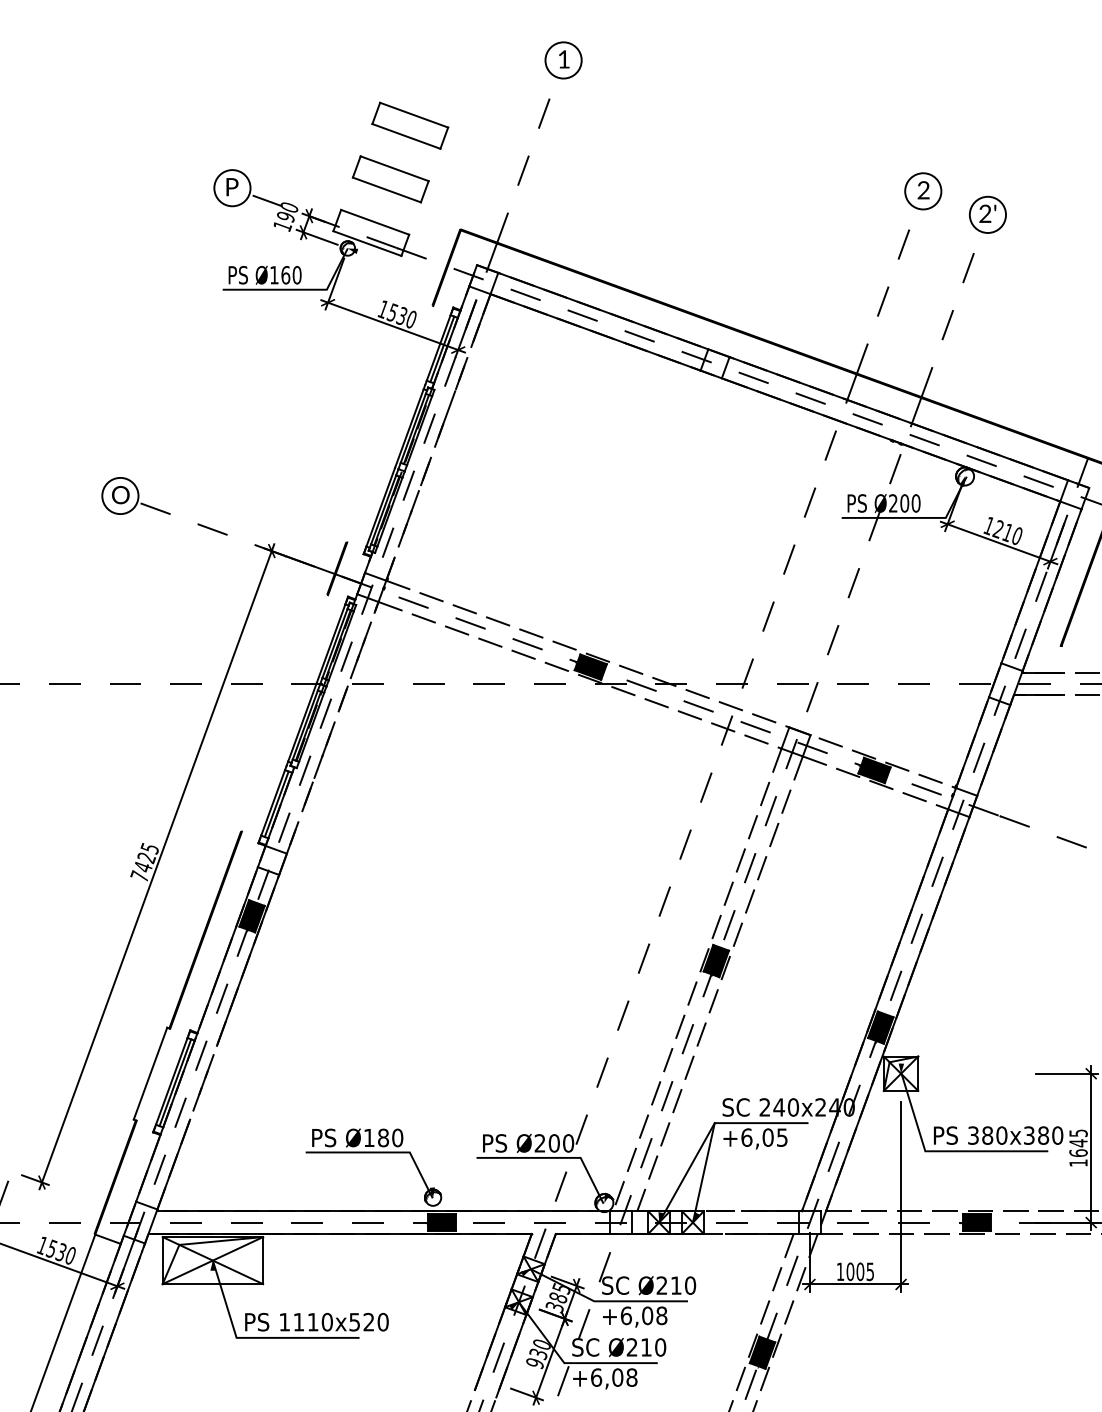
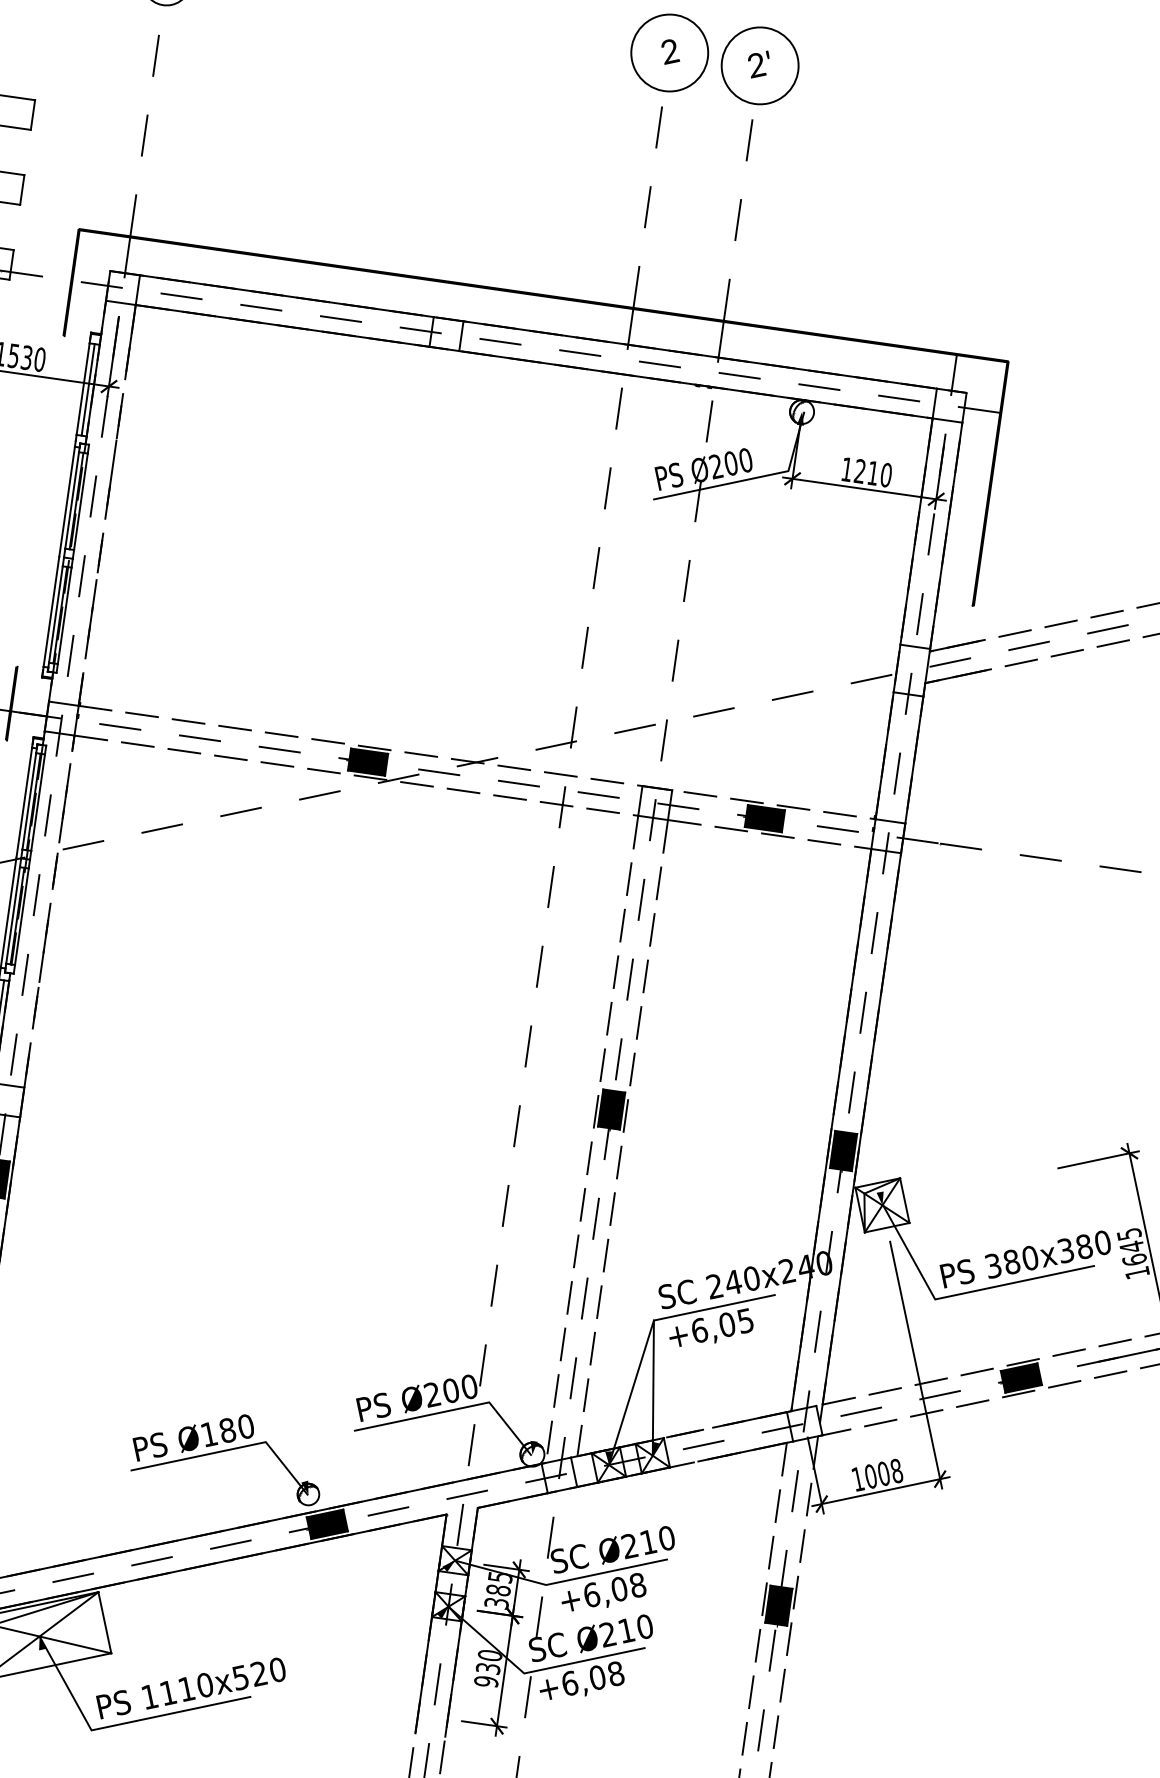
circle: (923, 191) -> (670, 53), size x1.6
circle: (987, 214) -> (759, 65), size x1.6
text: (870, 1271) -> (896, 1470), 1005 -> 1008

